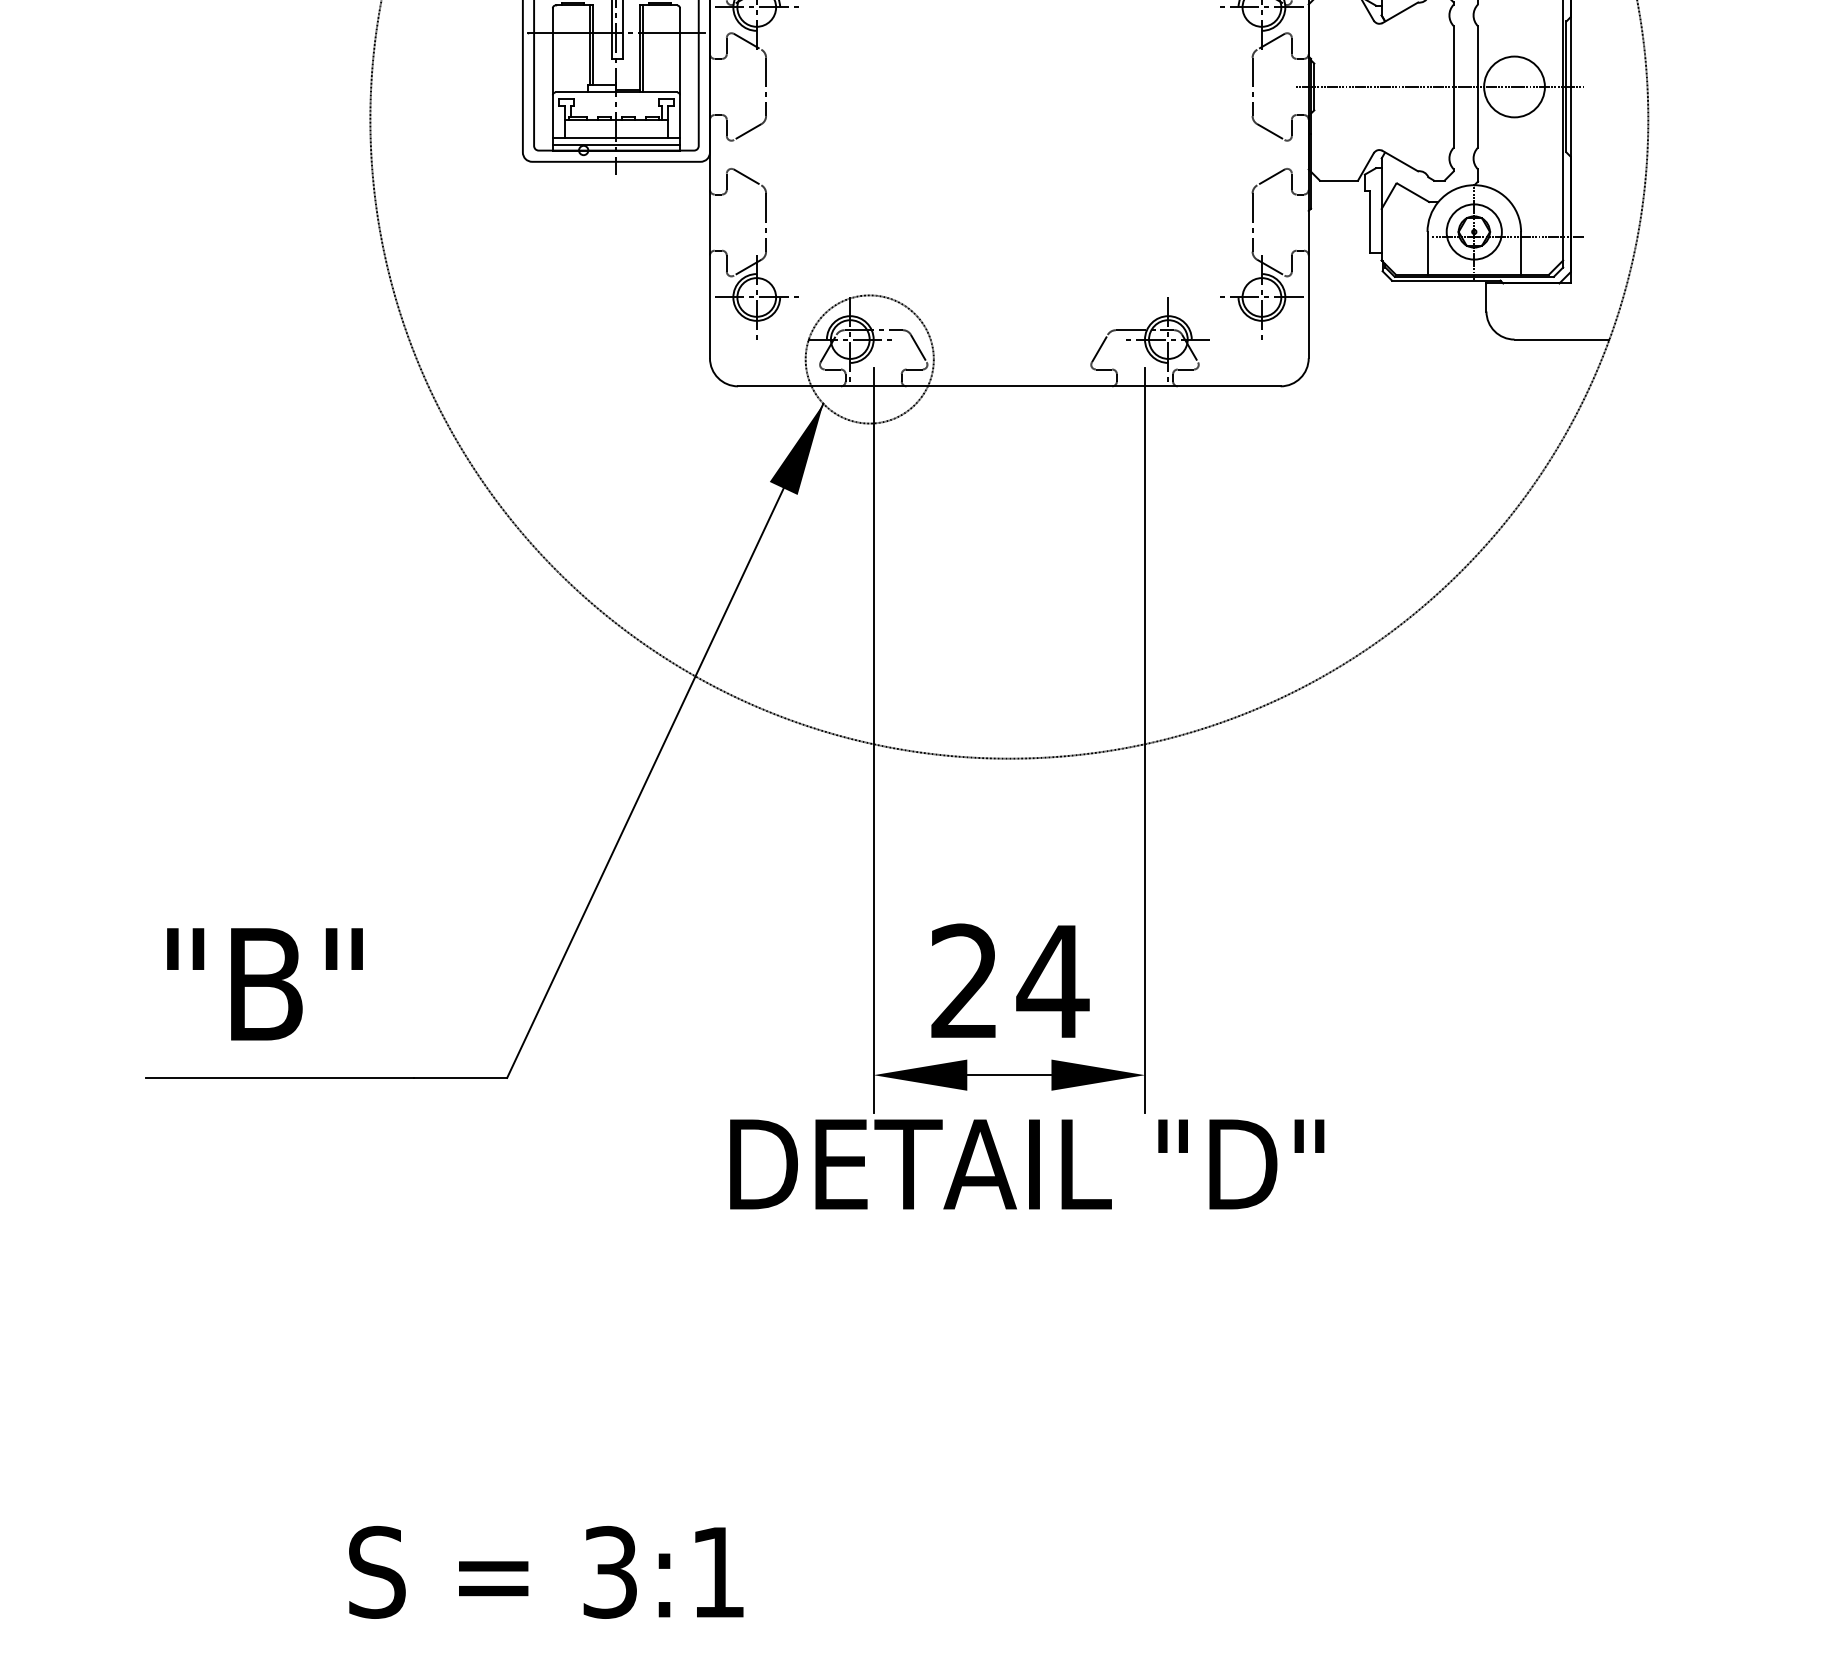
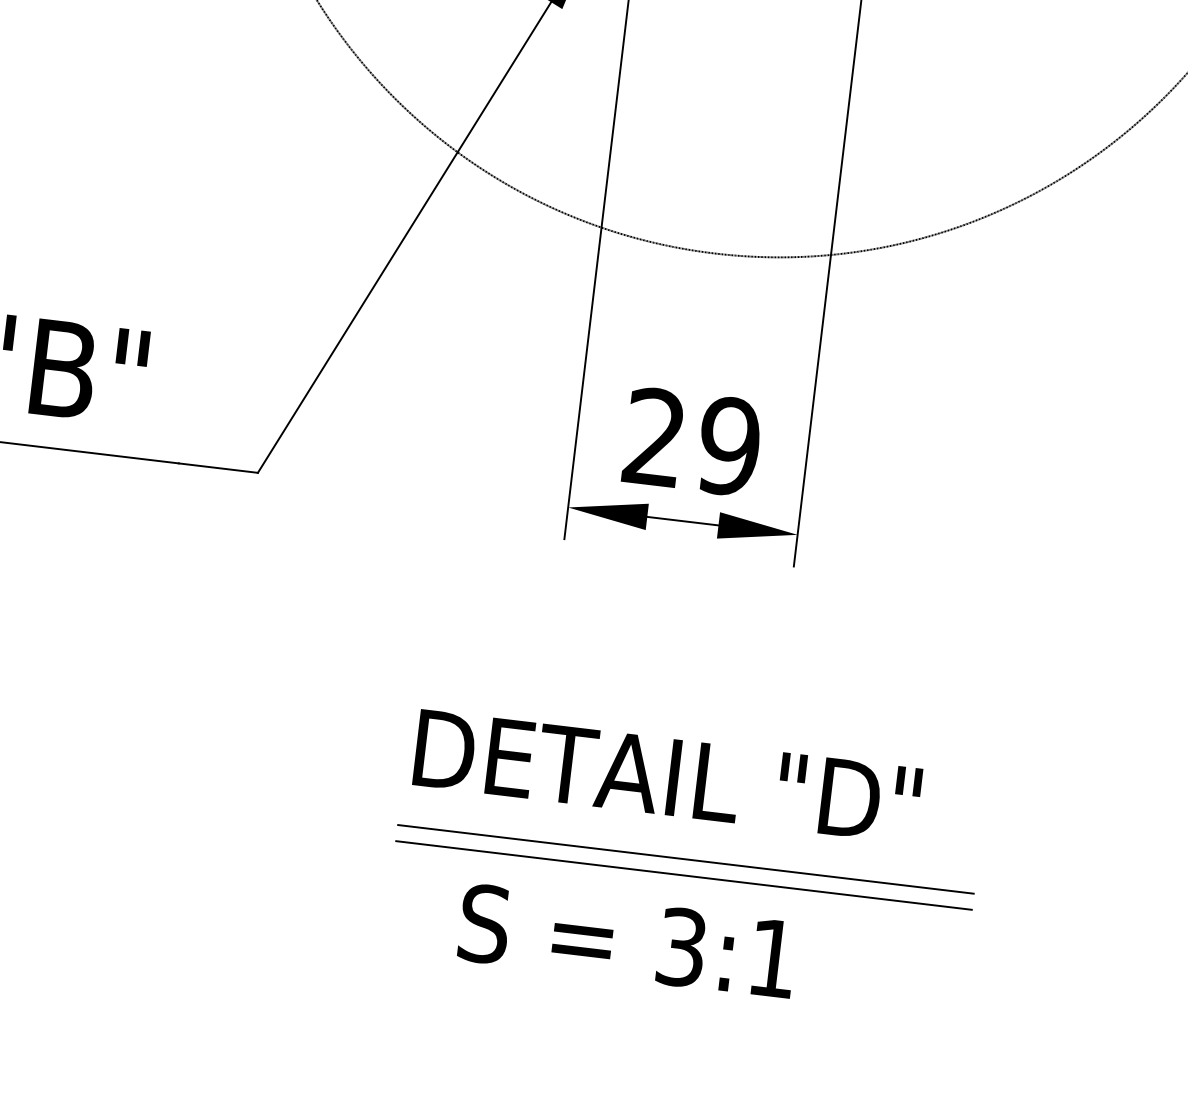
text: (1052, 981) -> (728, 446), 24 -> 29
text: (1027, 1164) -> (667, 776), moved
line: (1059, 1469) -> (685, 859), added
line: (1059, 1488) -> (683, 875), added
text: (546, 1572) -> (627, 941), moved

